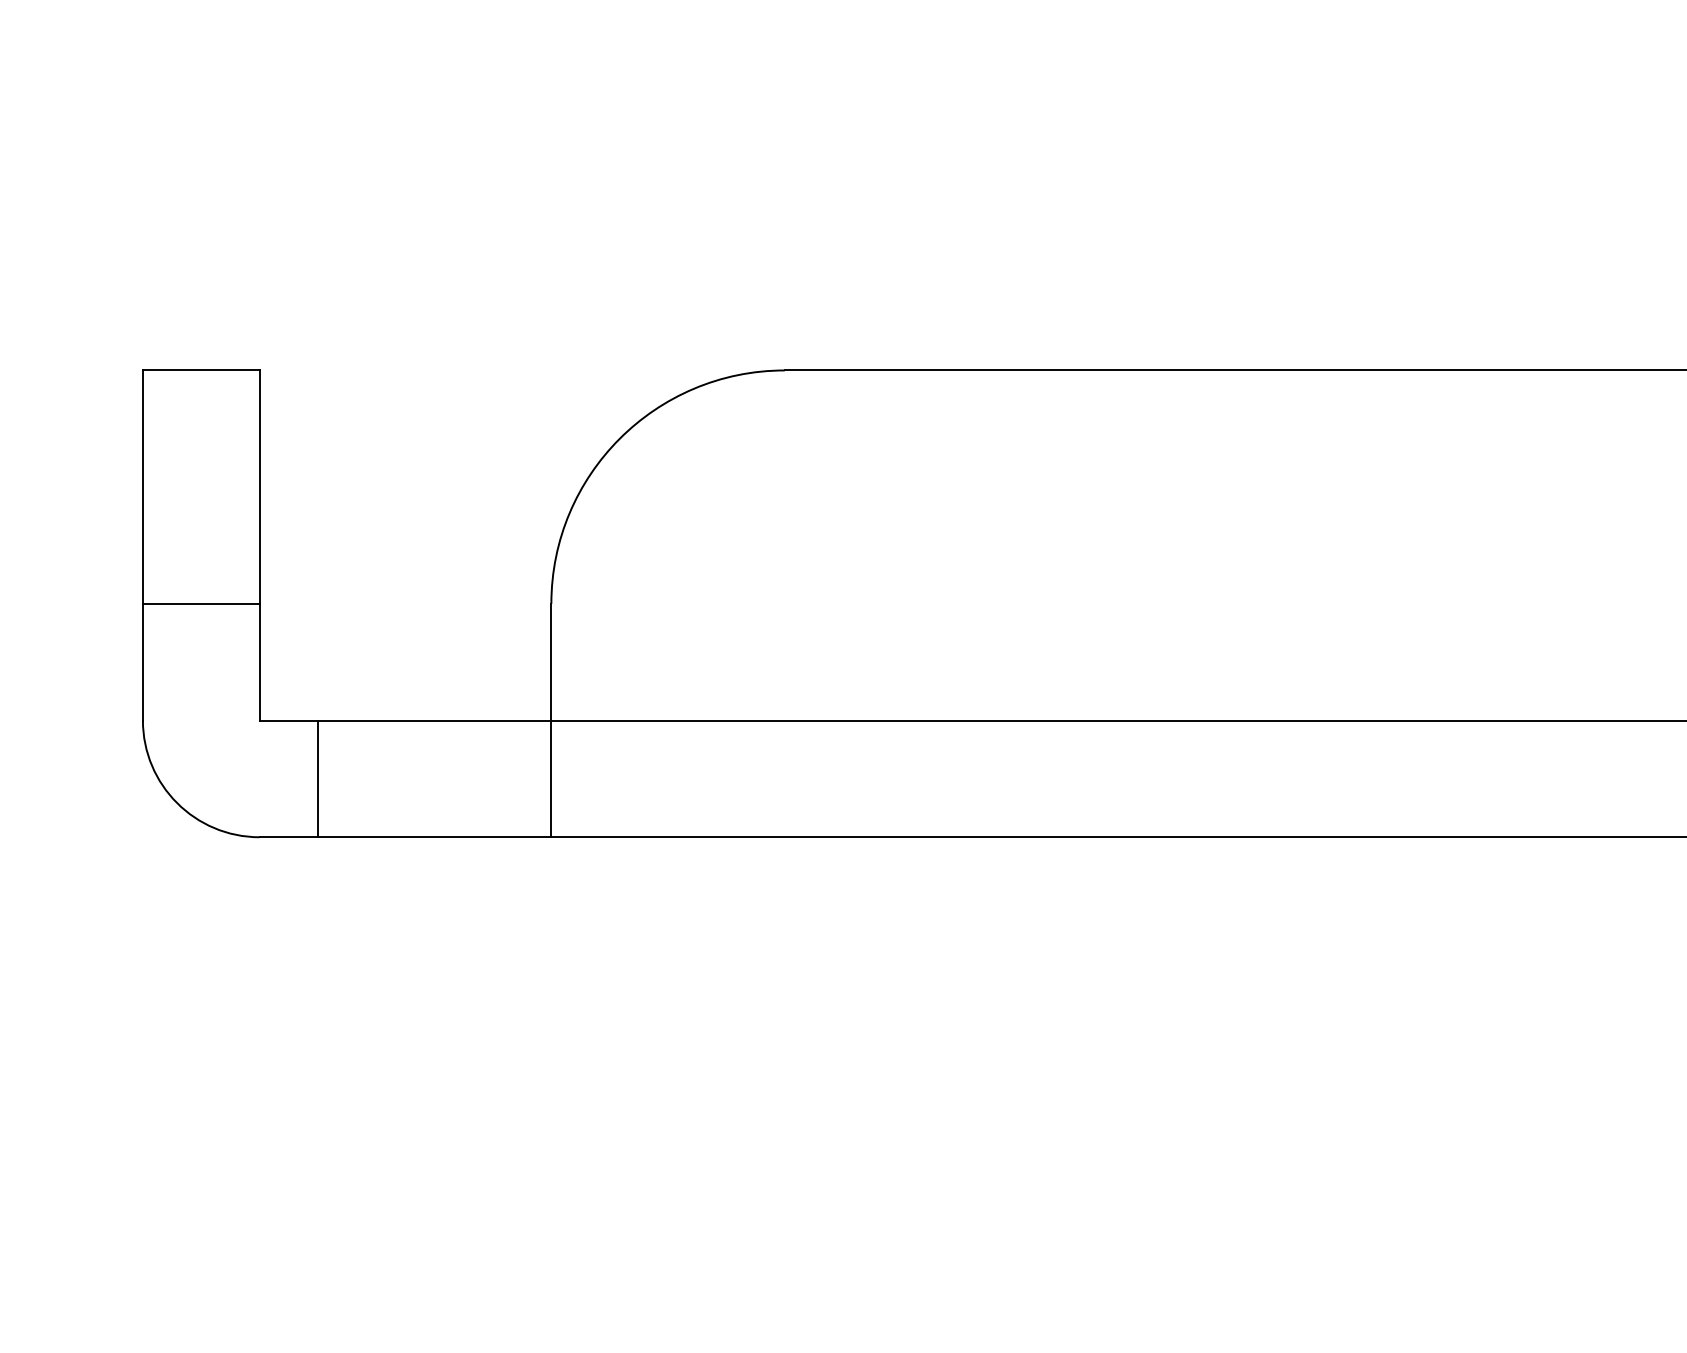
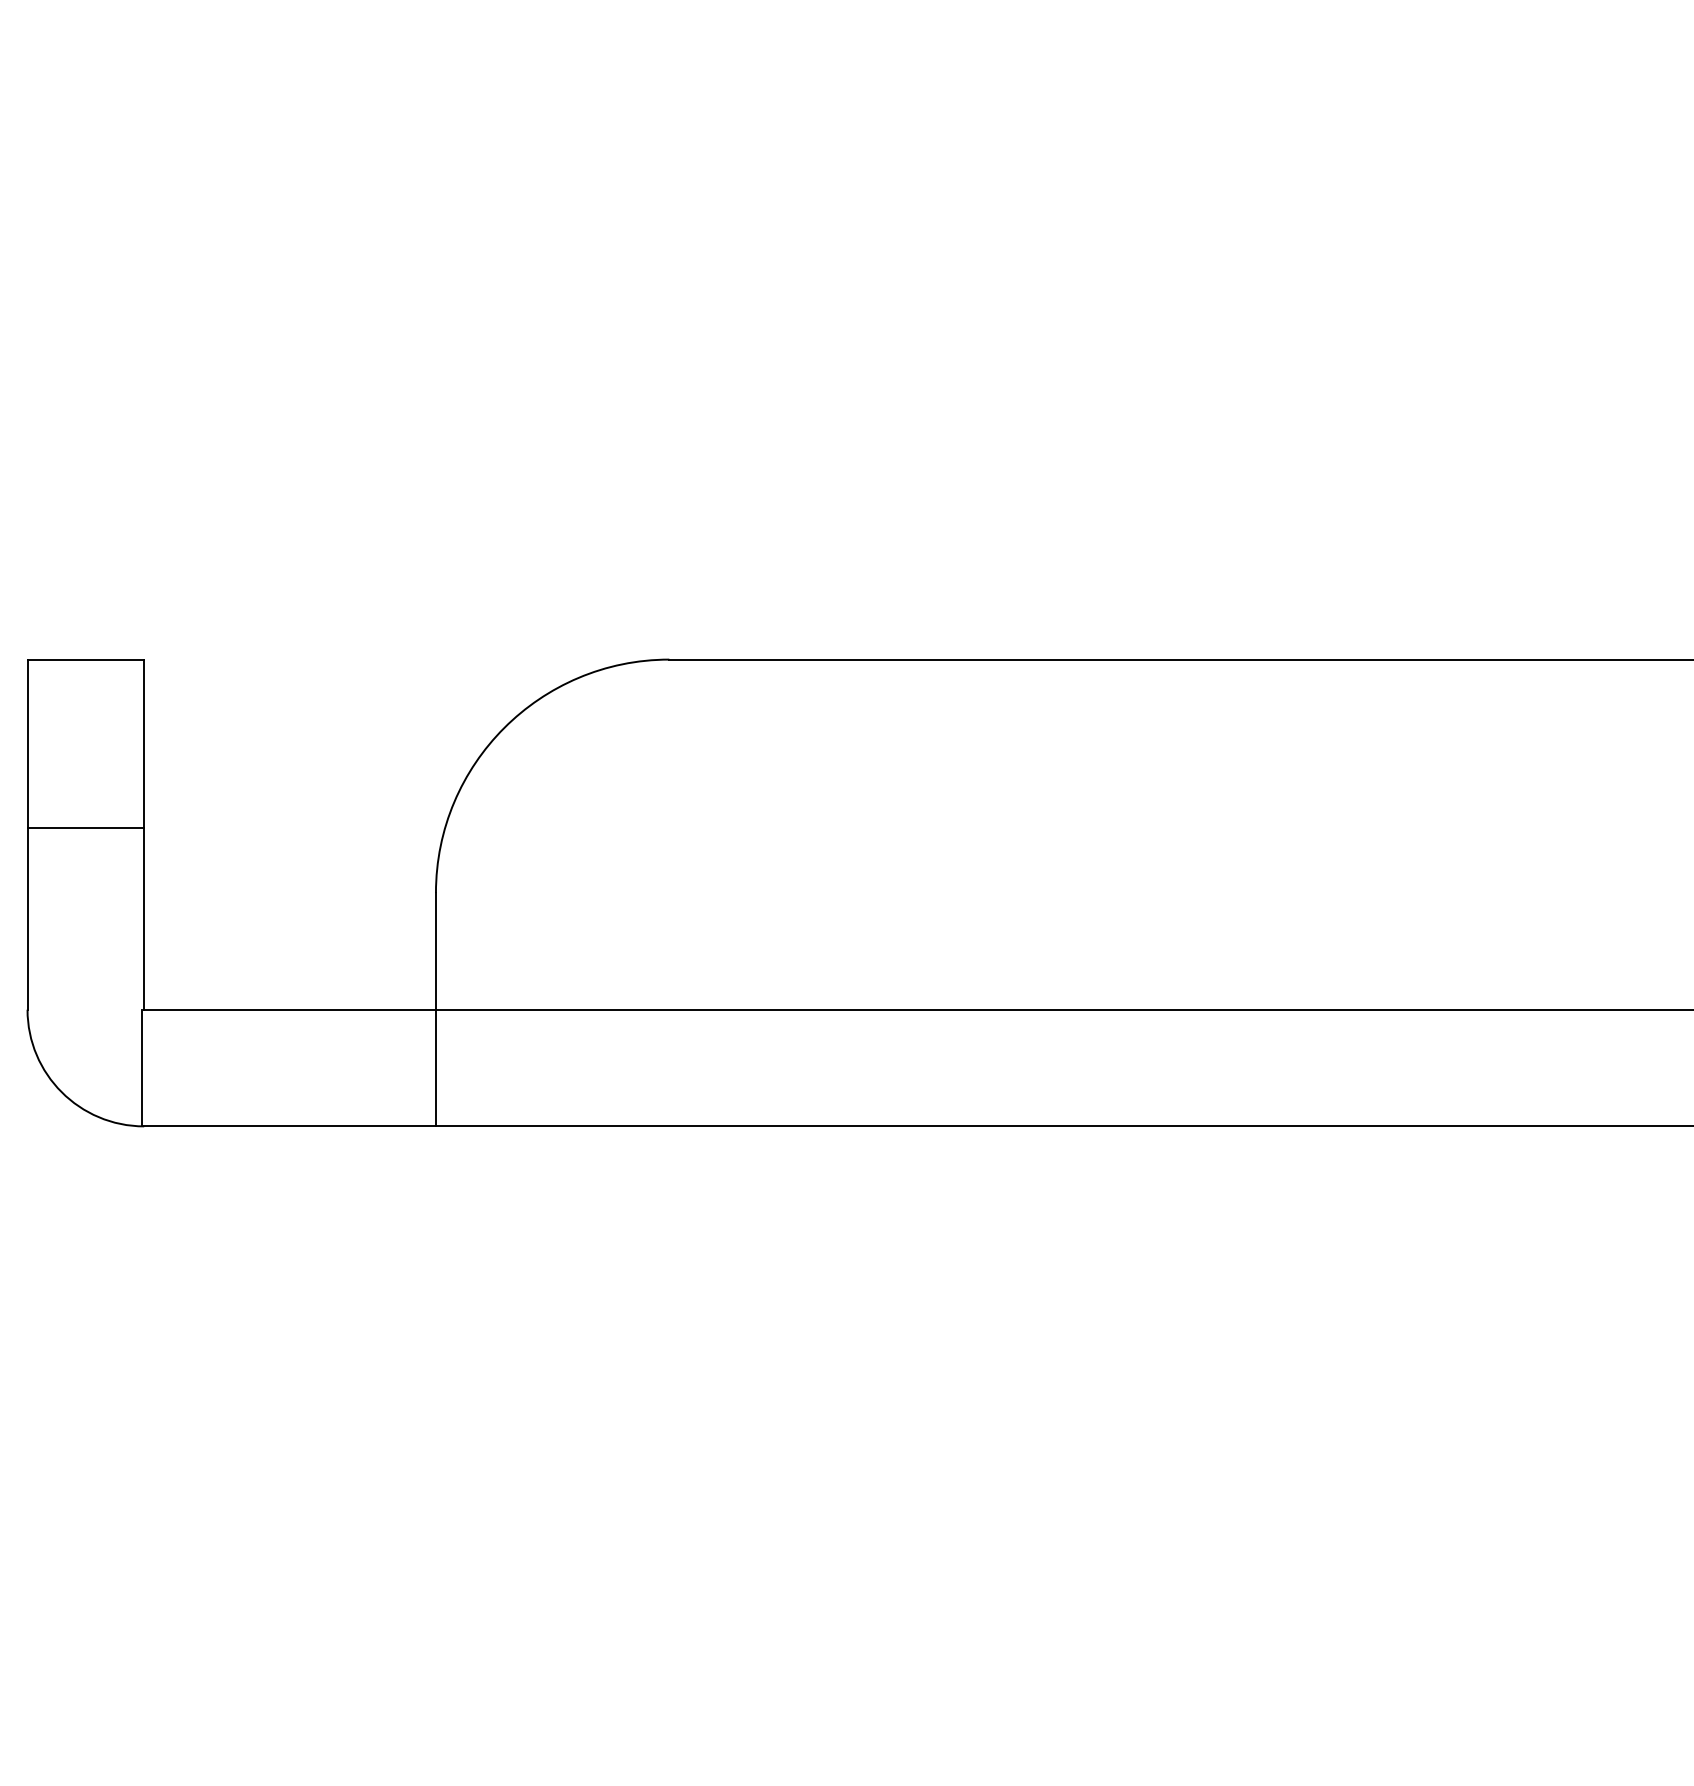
line: (200, 604) -> (85, 828), moved
line: (317, 778) -> (141, 1067), moved

